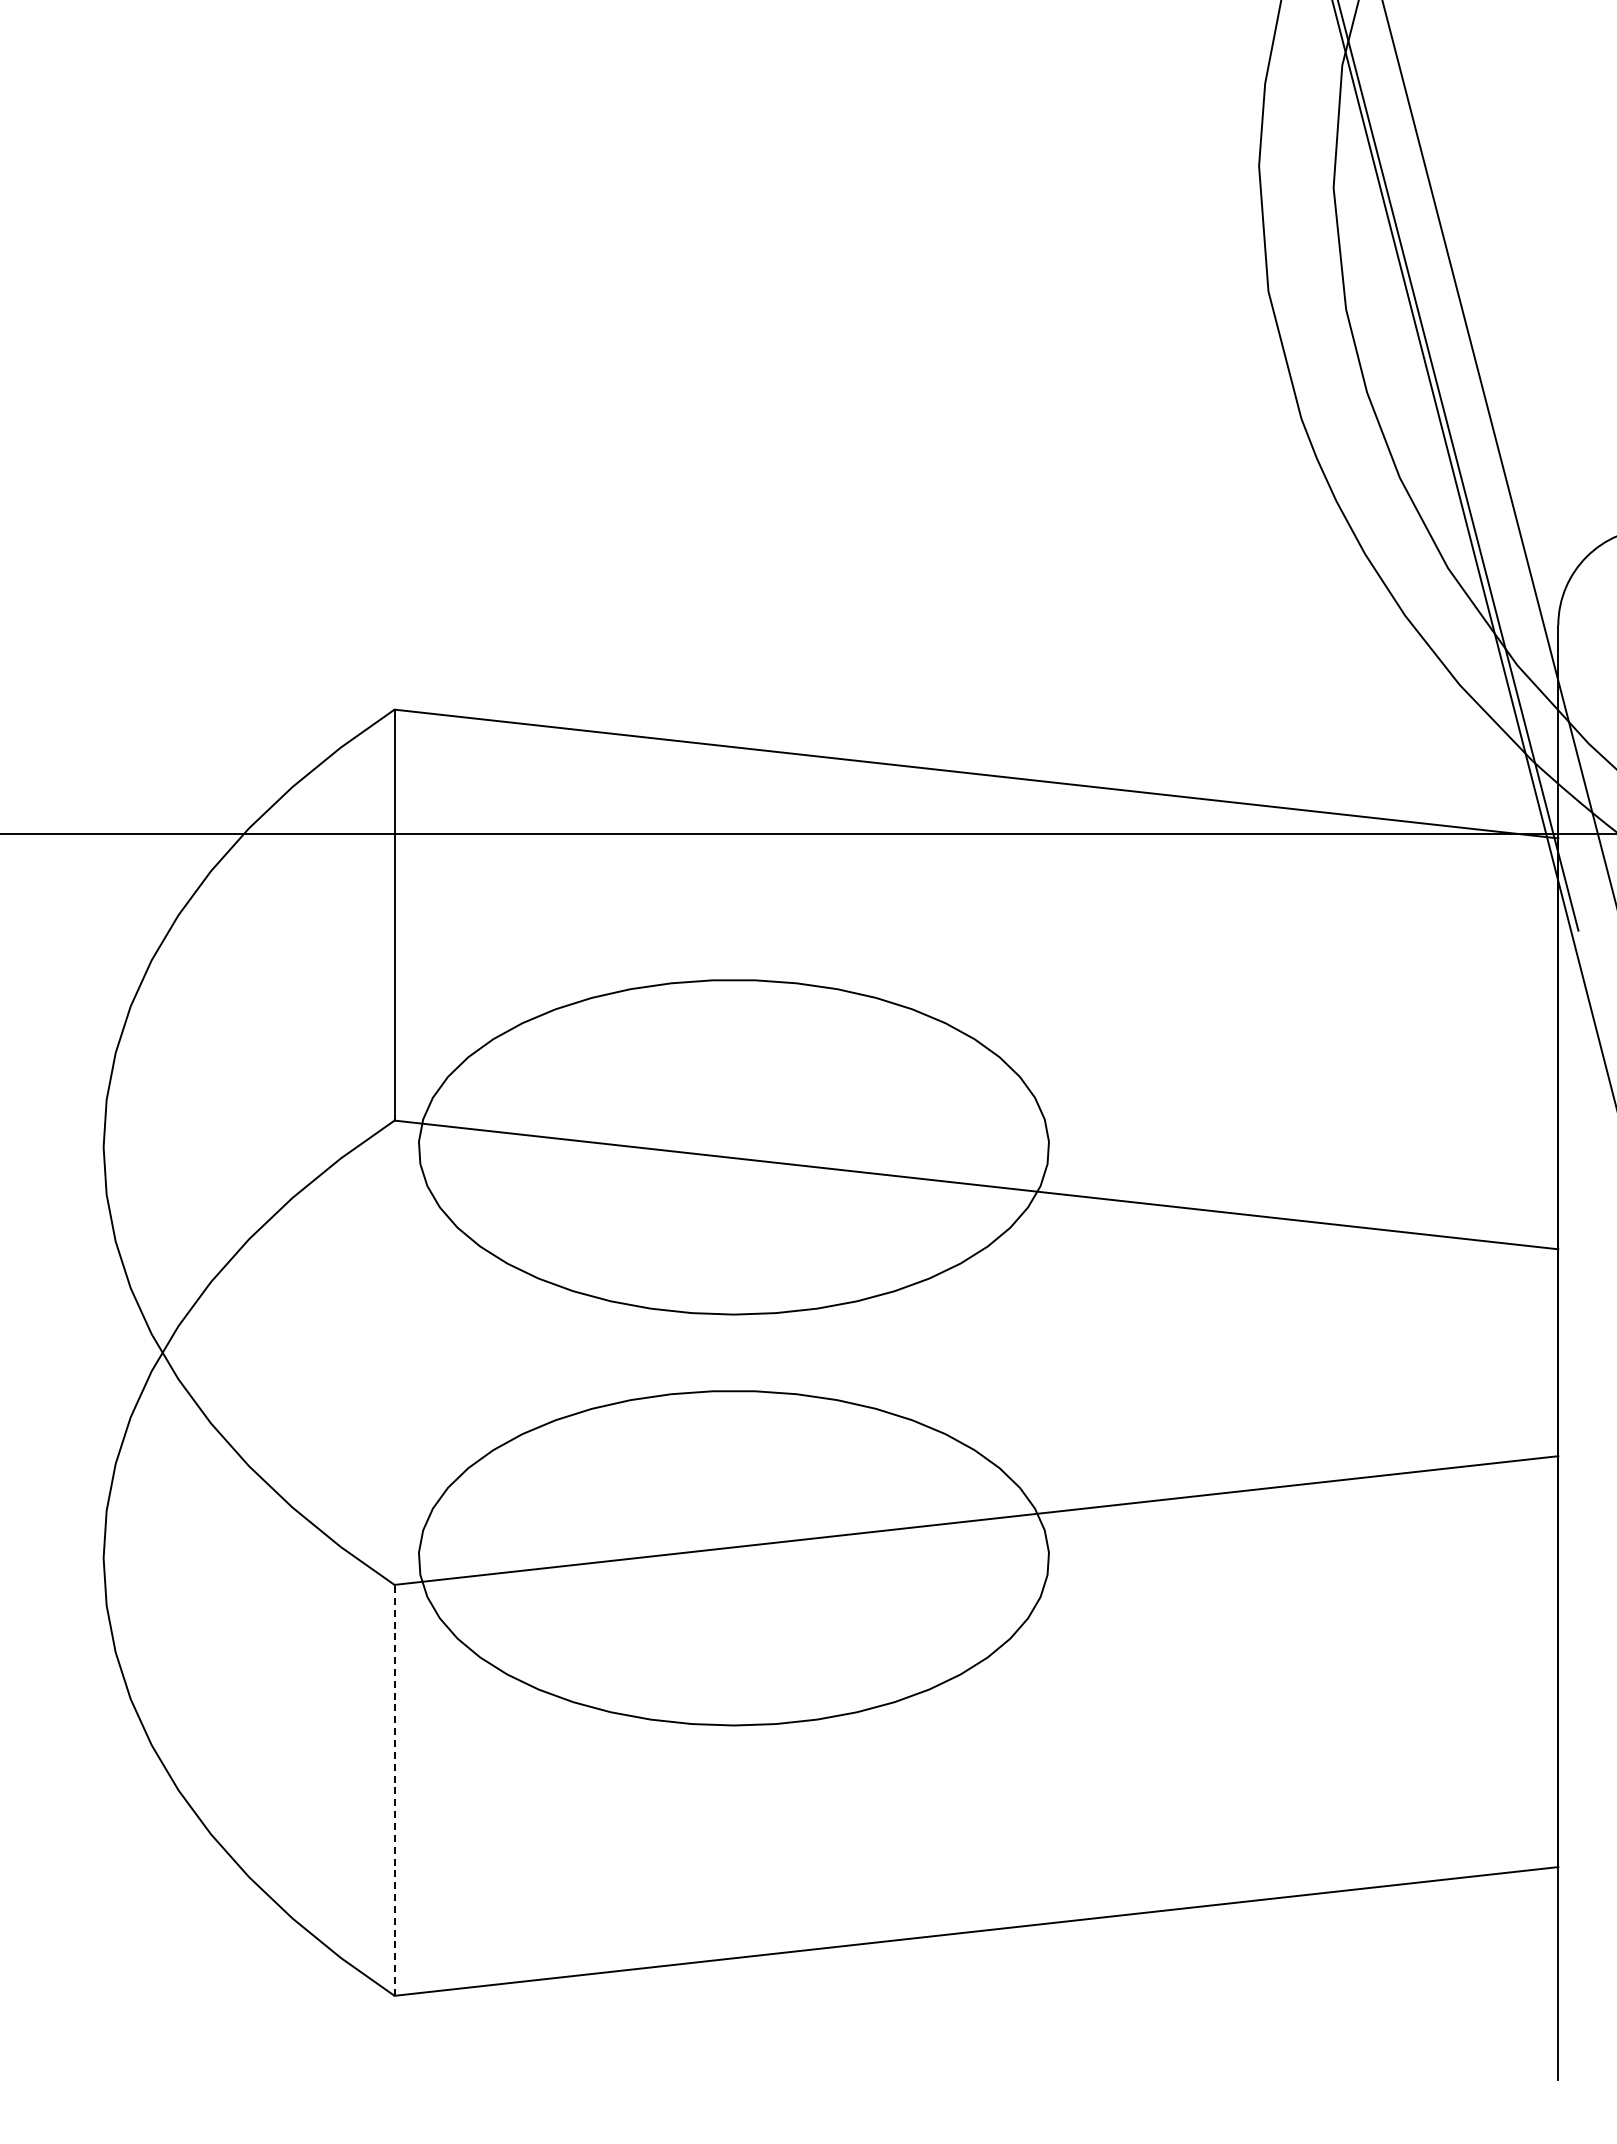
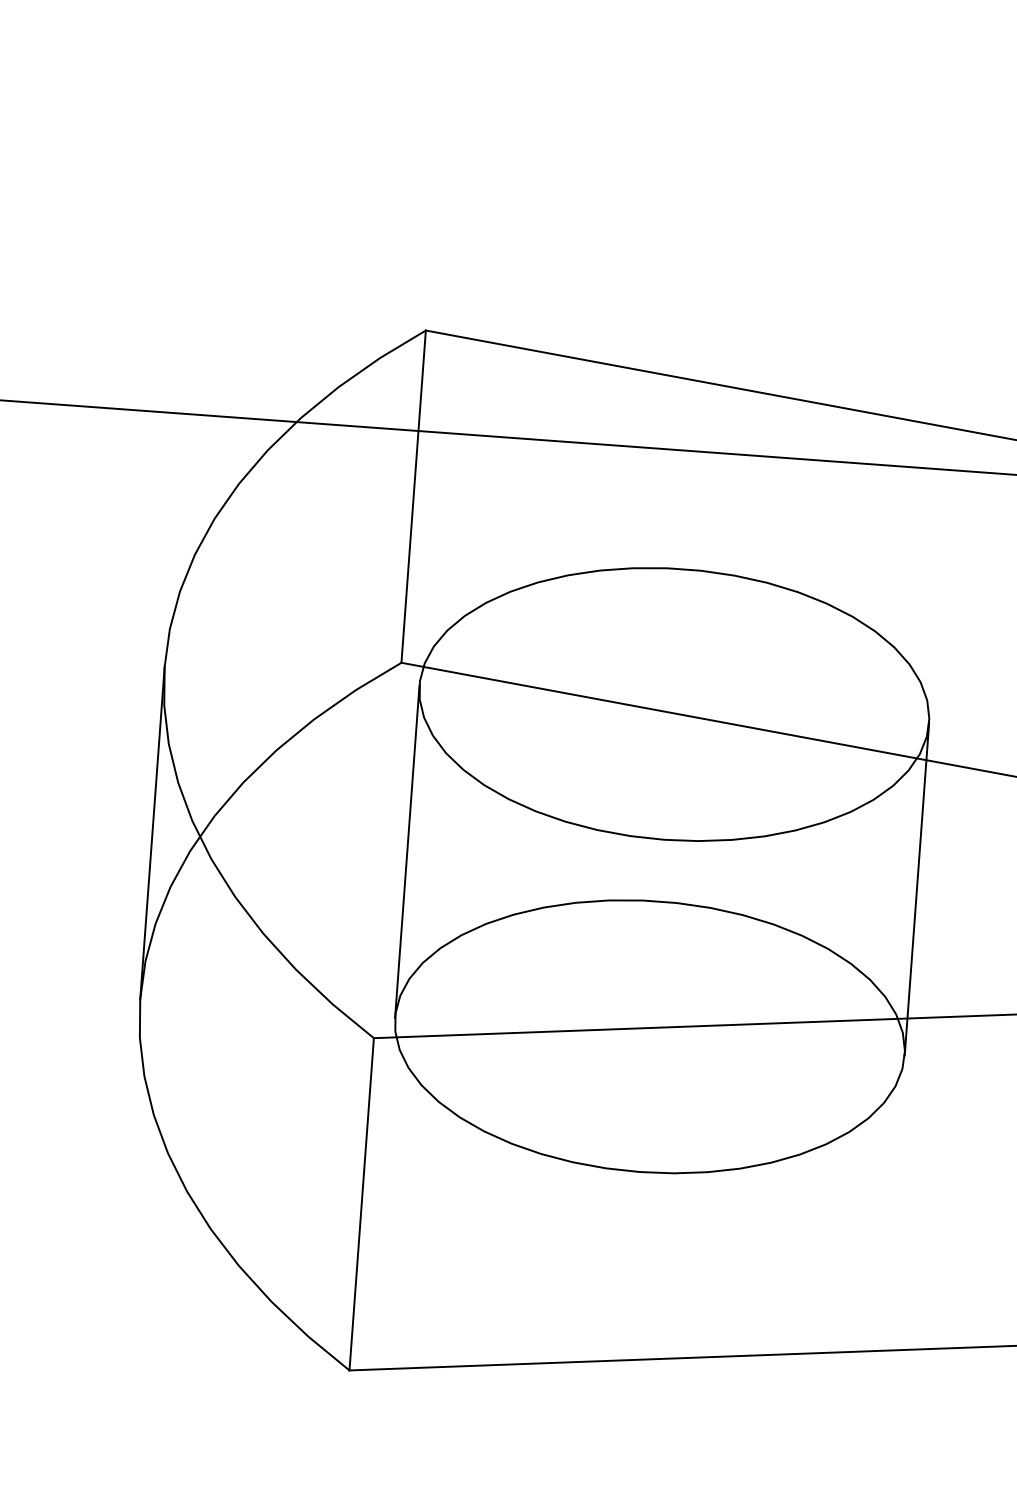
line: (103, 1352) -> (152, 833), added
line: (418, 1352) -> (407, 851), added
line: (1049, 1352) -> (917, 889), added
line: (394, 1789) -> (361, 1203), dashed -> solid

